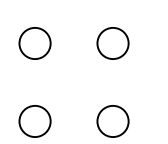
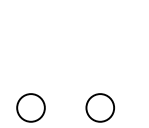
circle: (34, 43) -> (30, 38), removed
circle: (112, 43) -> (99, 38), removed

